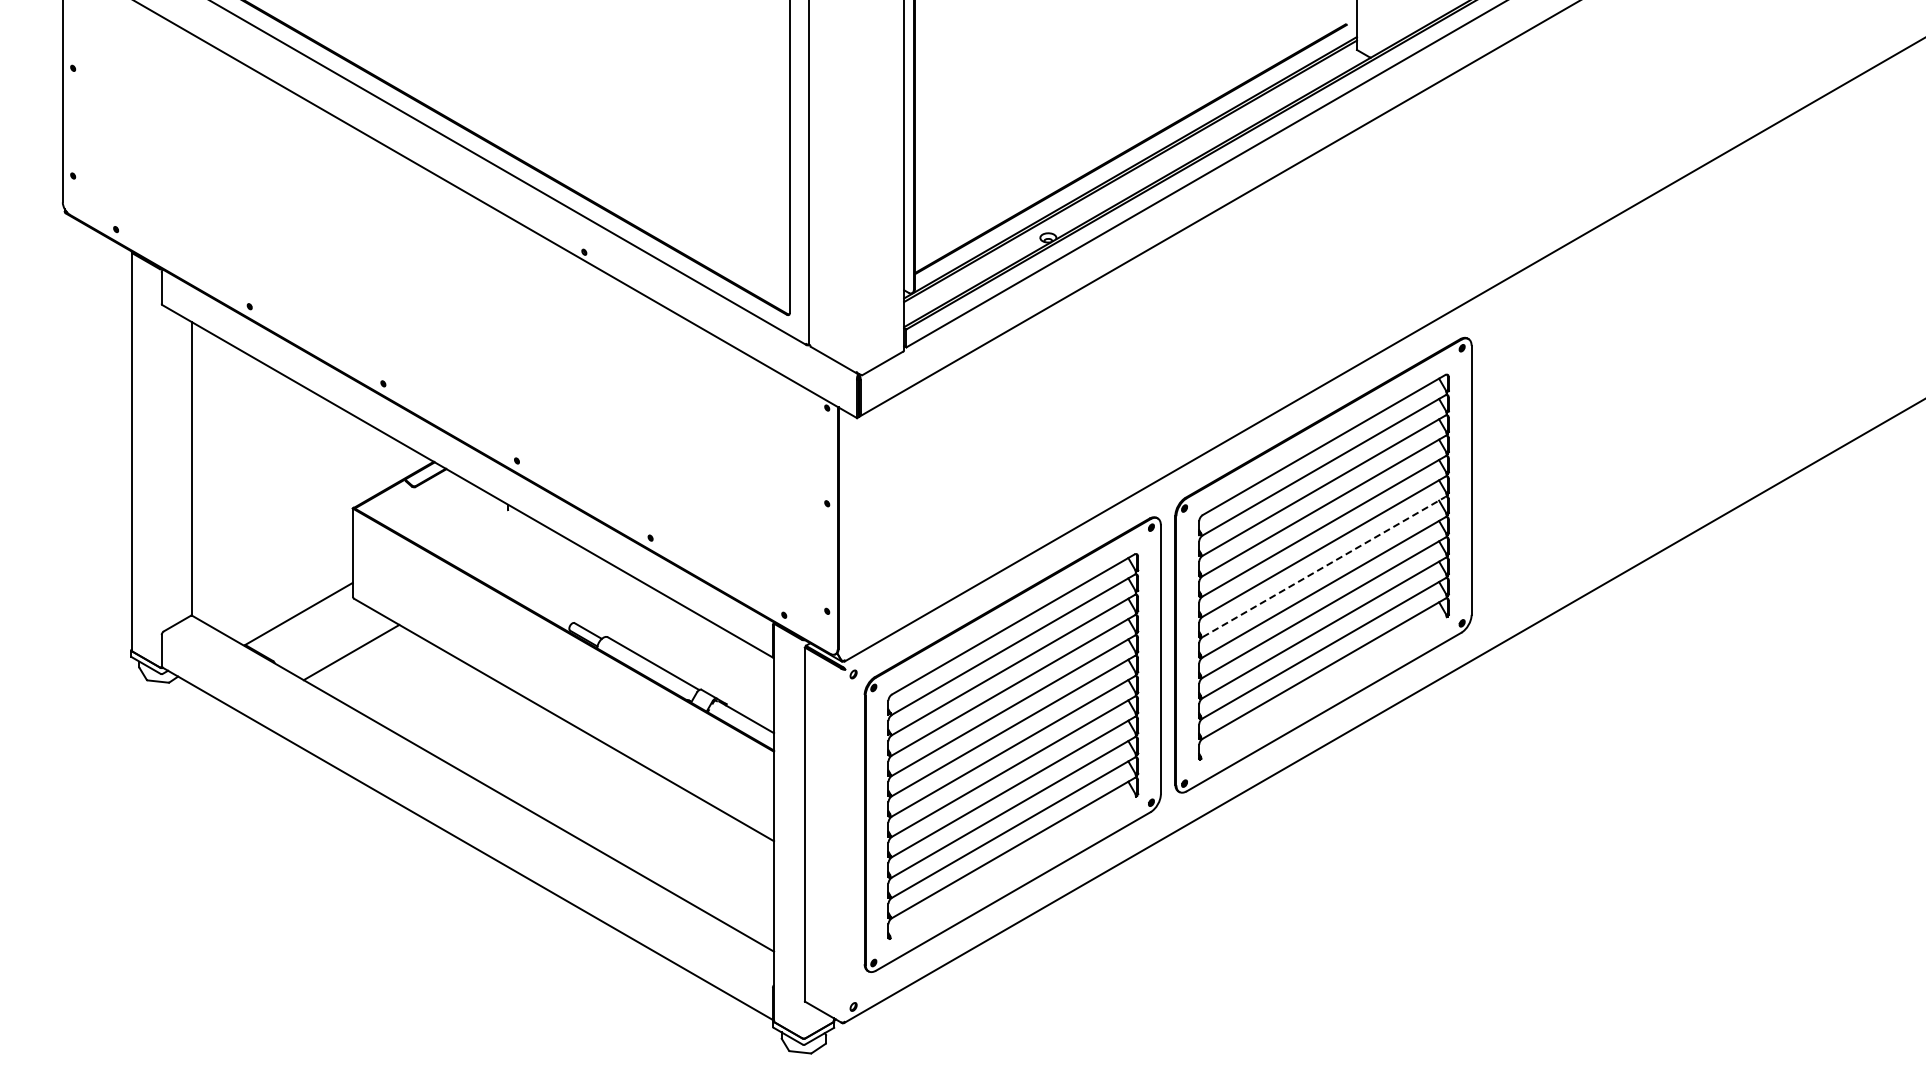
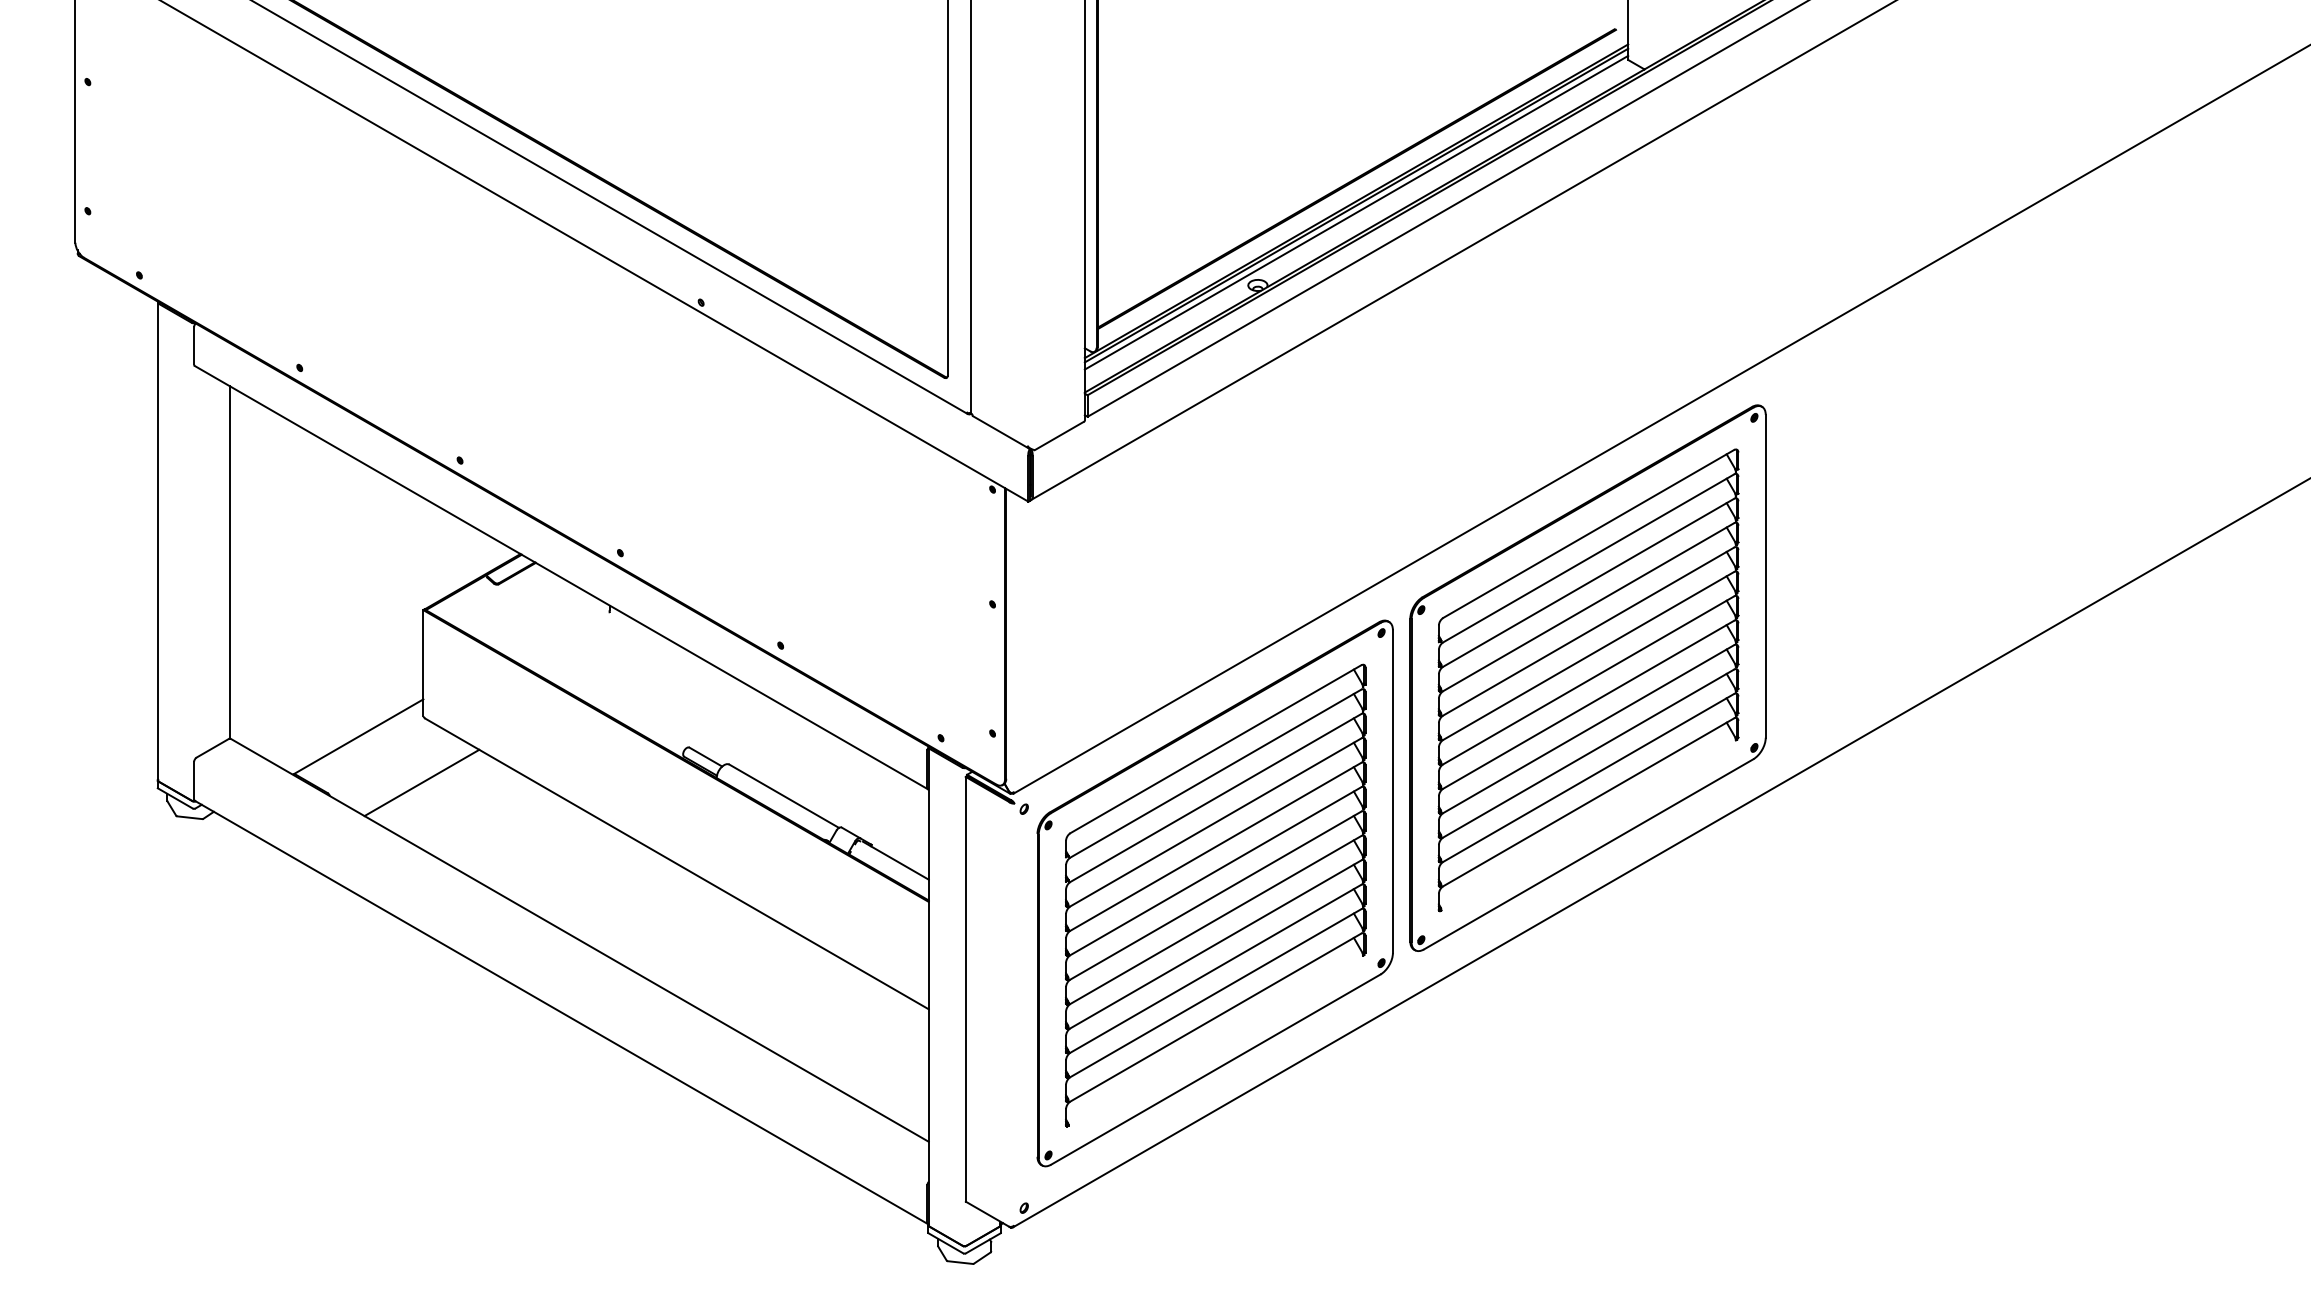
line: (1130, 177) -> (1356, 212), added
line: (1324, 567) -> (1589, 680), dashed -> solid

